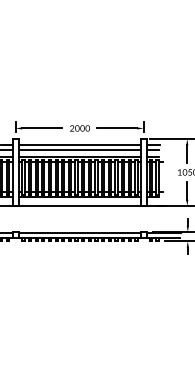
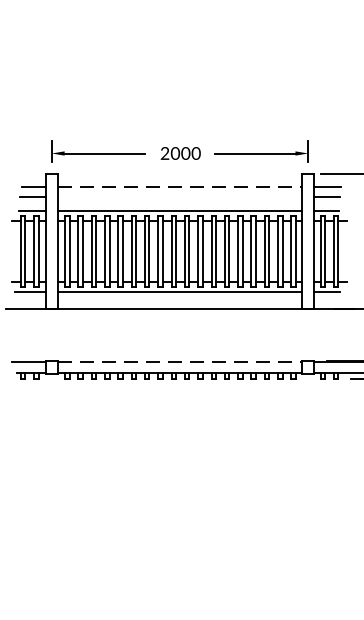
line: (79, 144) -> (179, 185), solid -> dashed
line: (79, 150) -> (179, 197), removed
line: (79, 232) -> (179, 361), solid -> dashed

